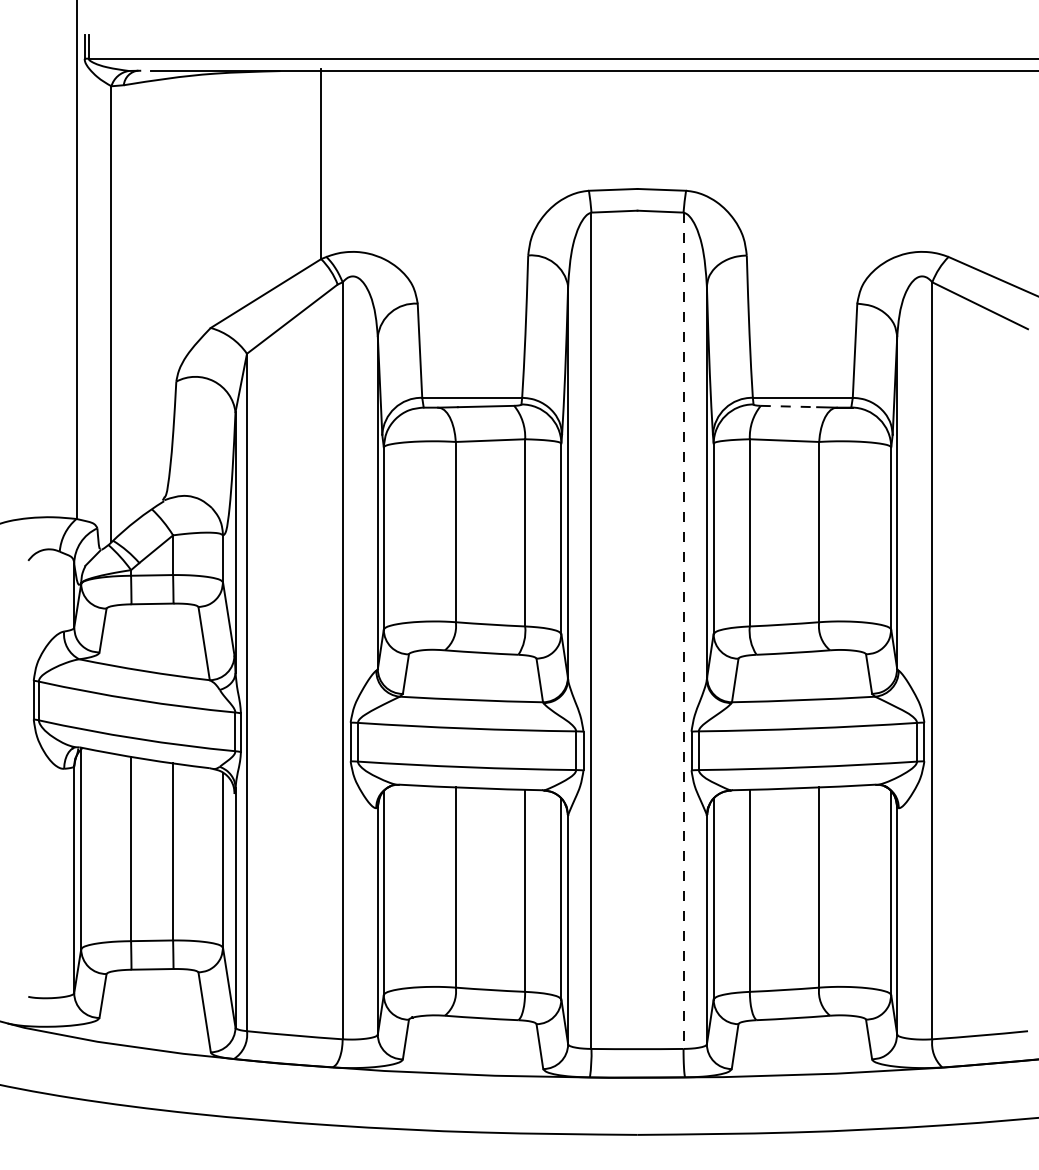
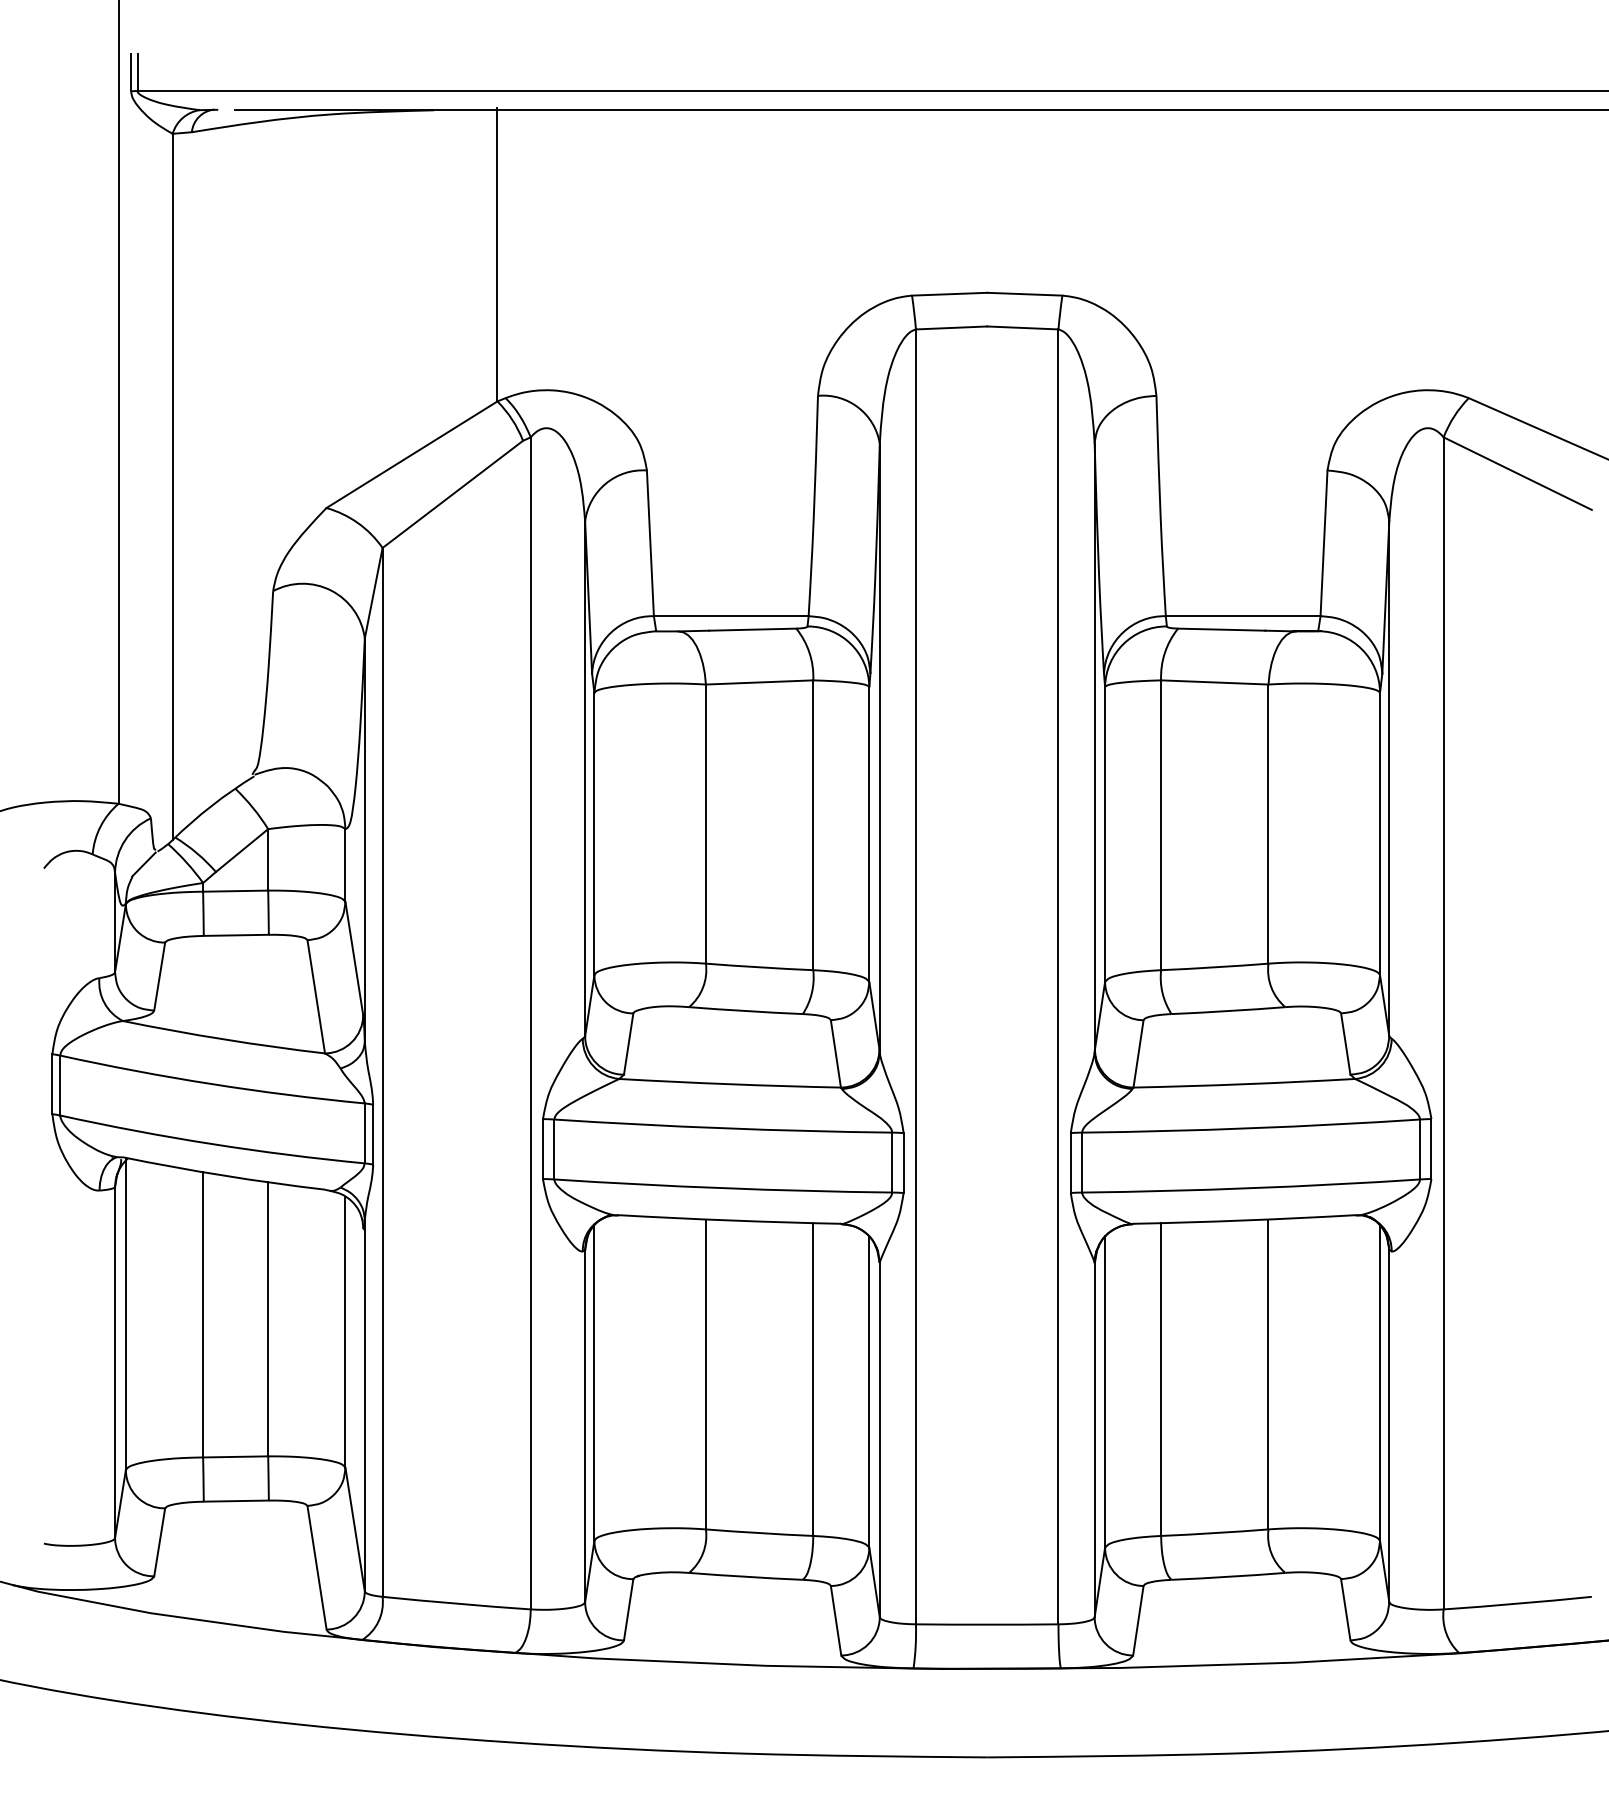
line: (789, 406) -> (1222, 629), dashed -> solid
line: (683, 631) -> (1058, 977), dashed -> solid

